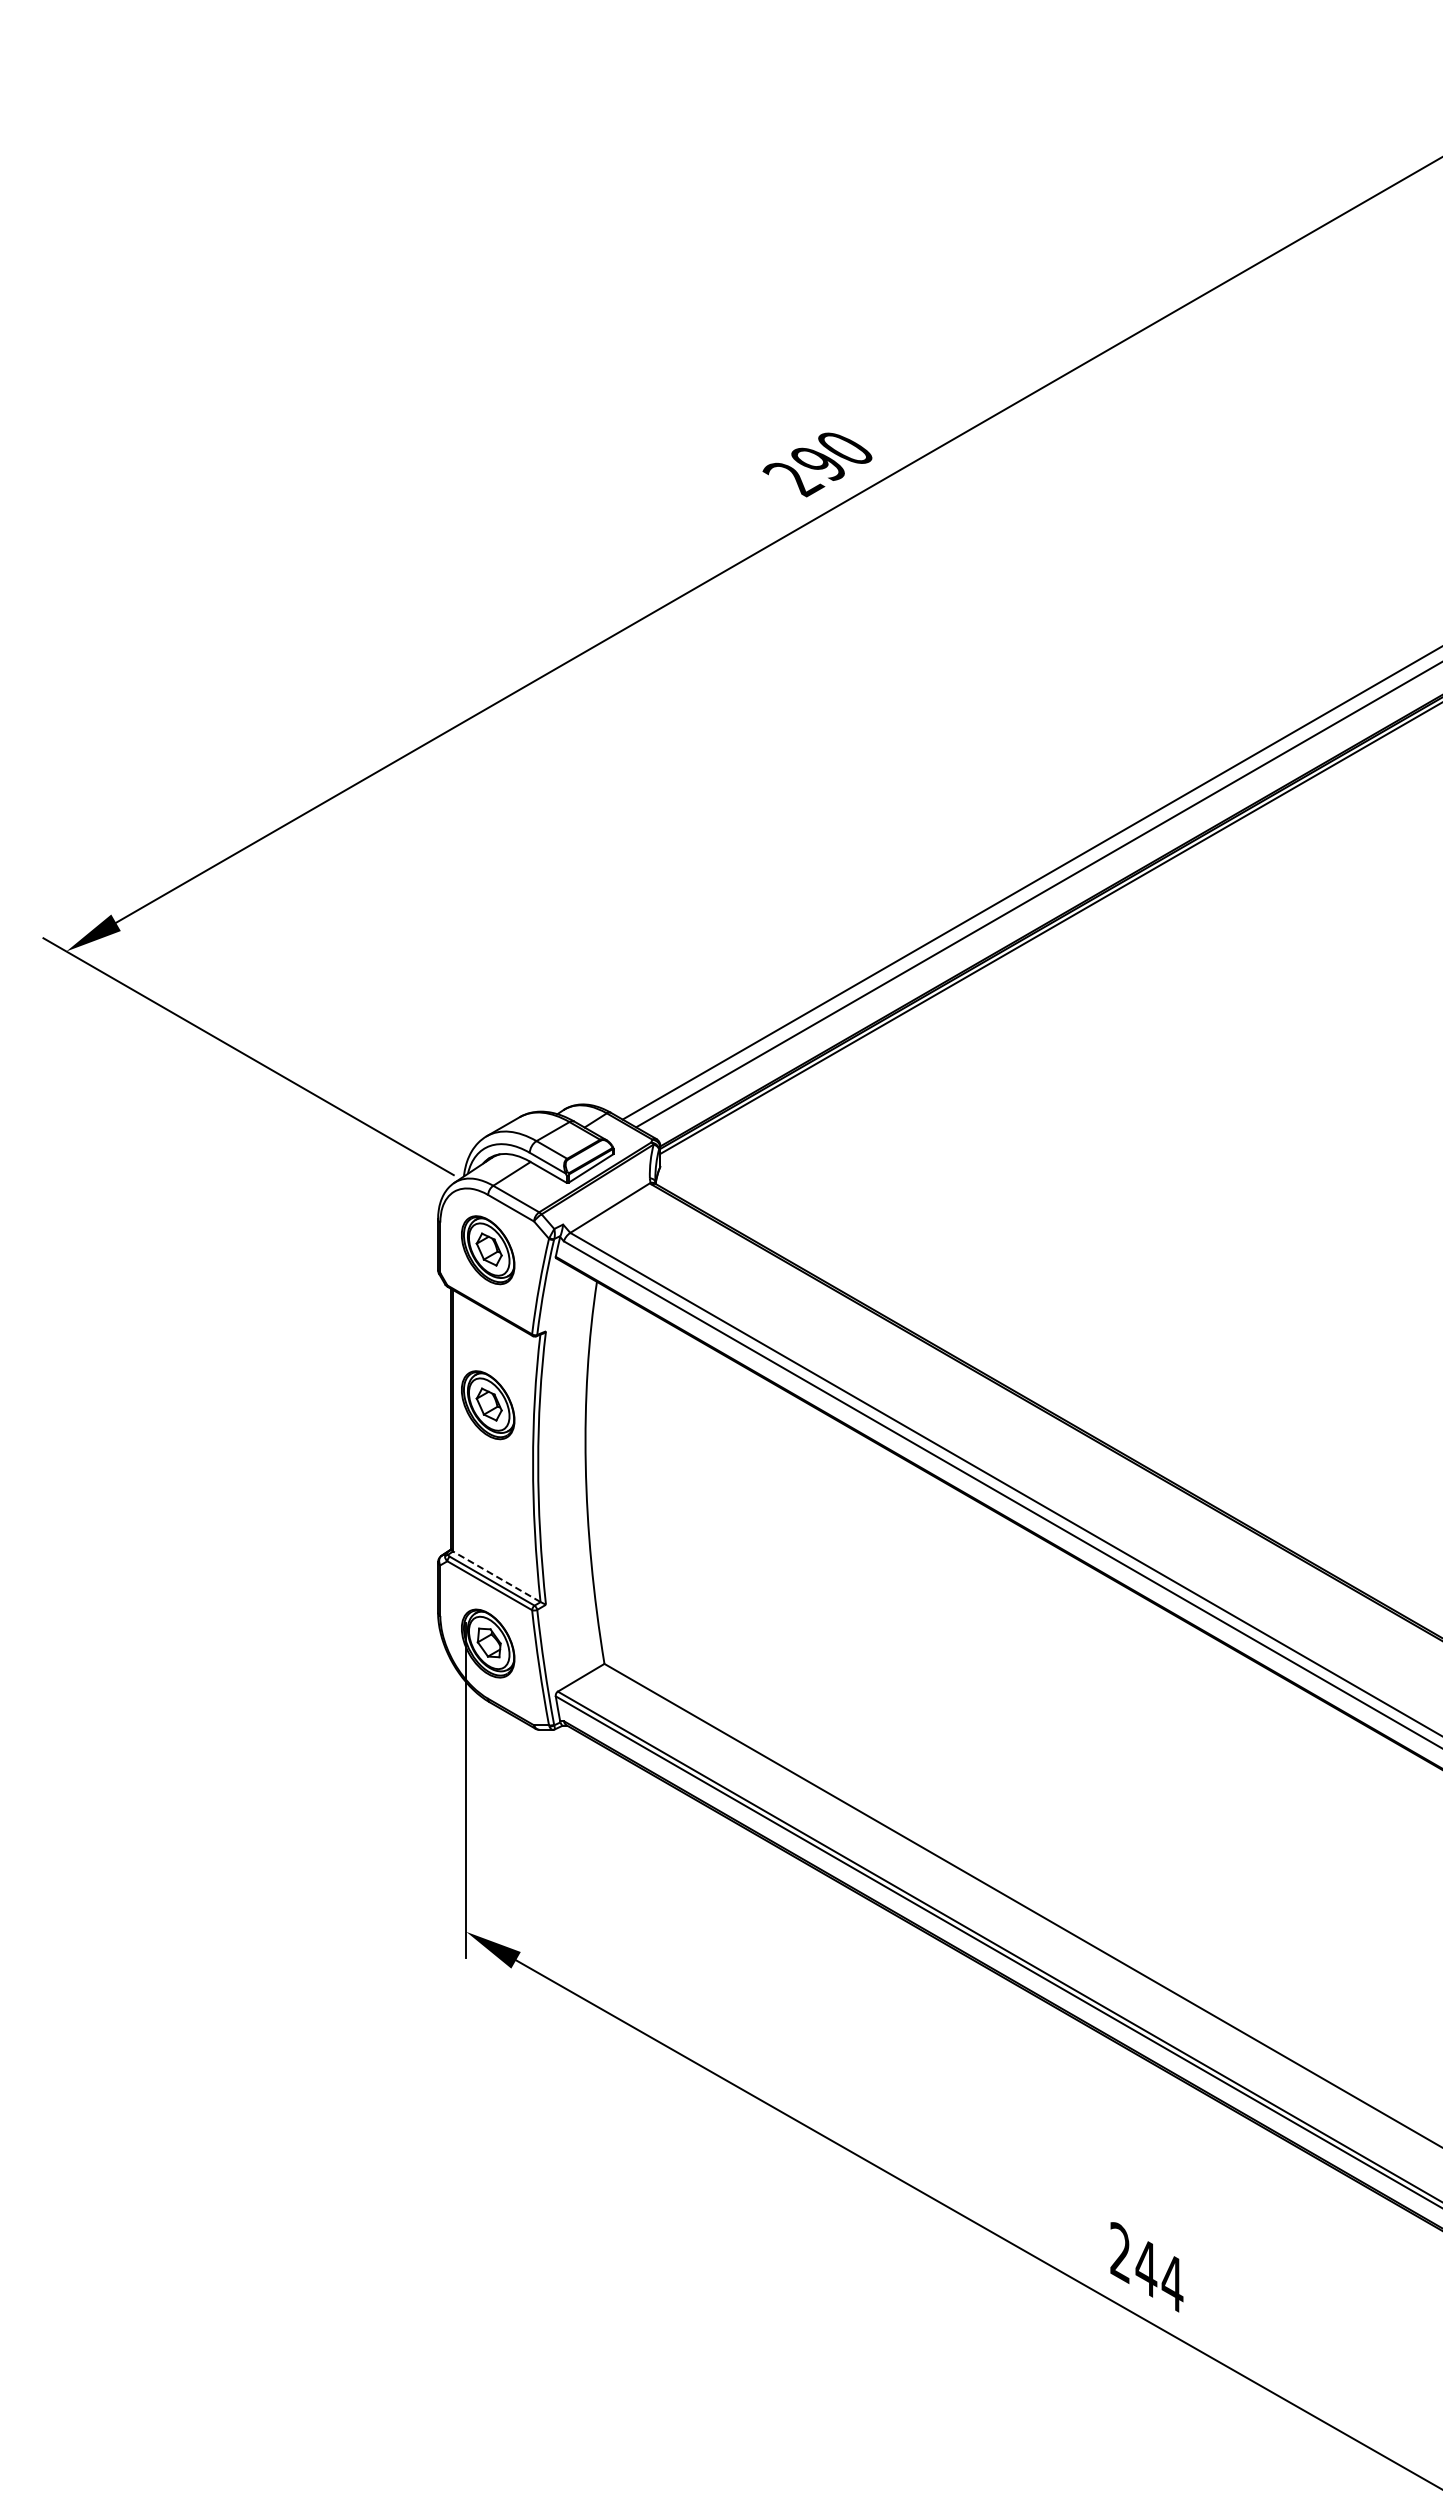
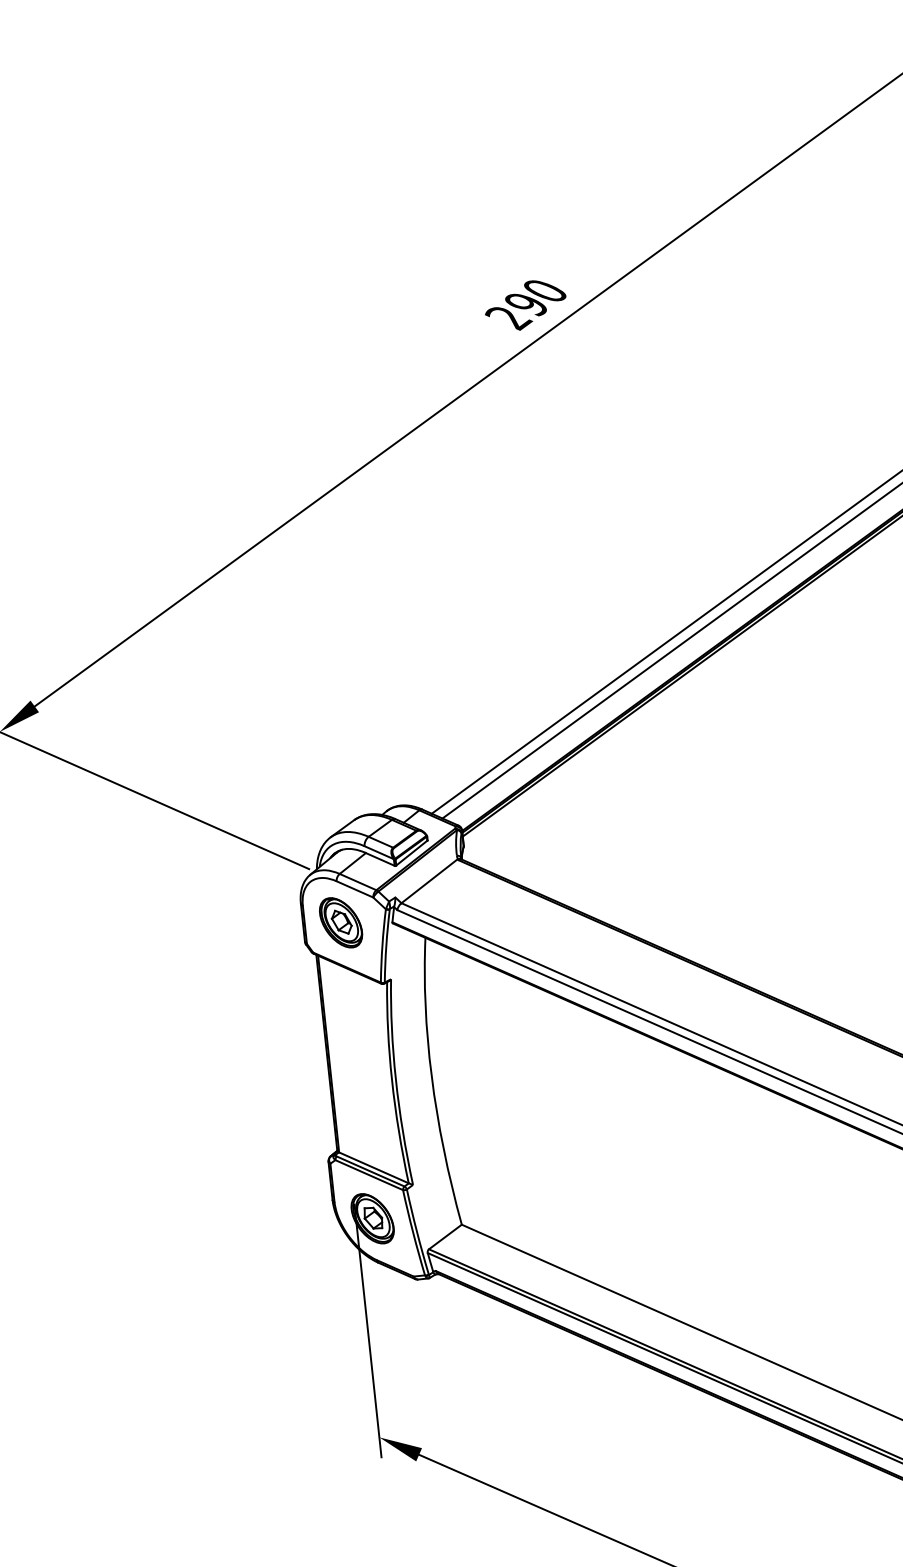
part: (488, 1405) -> (353, 1039), removed
line: (496, 1576) -> (373, 1167), dashed -> solid

